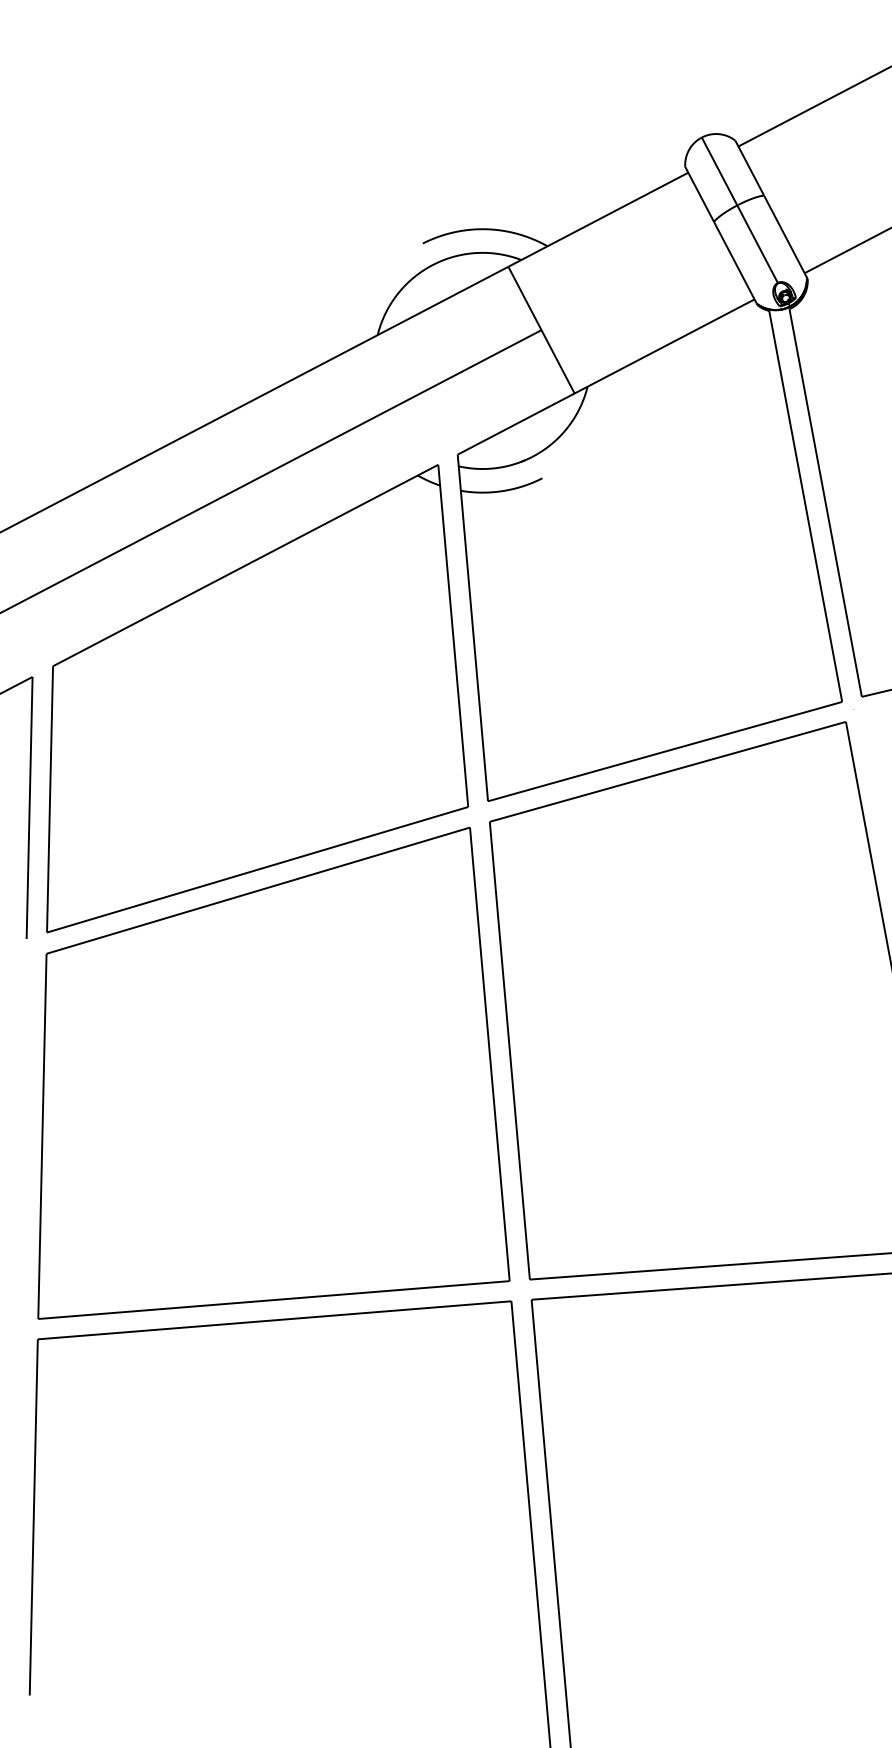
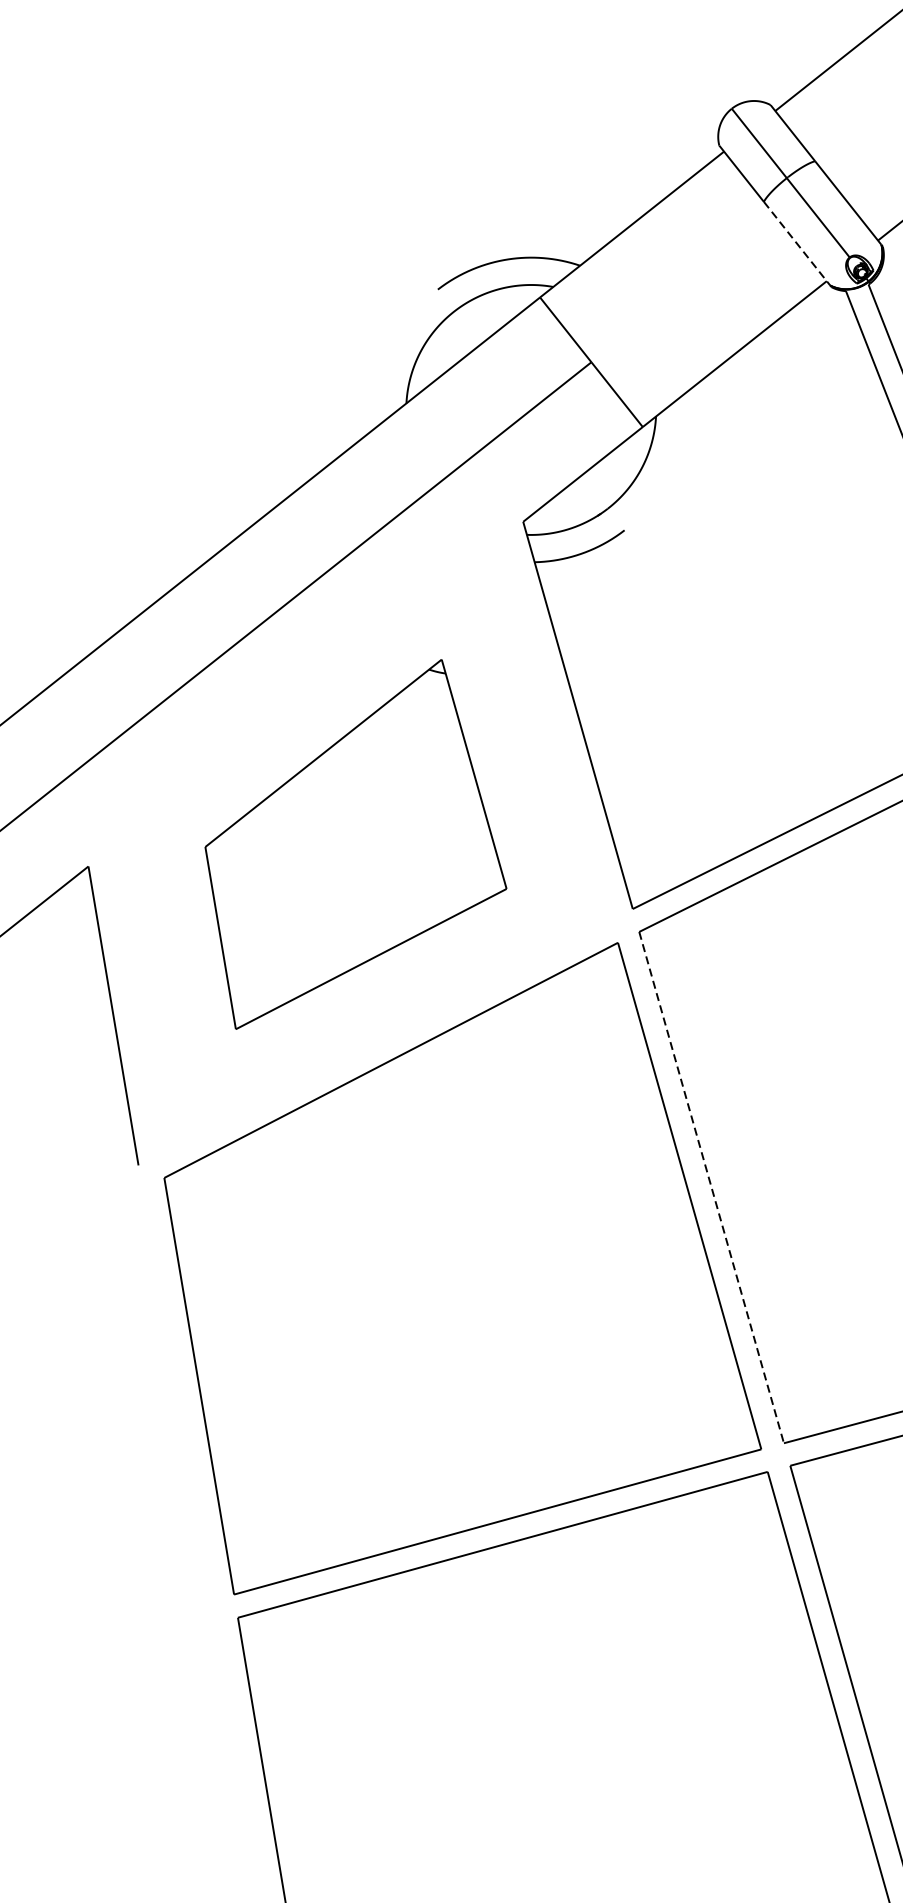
line: (735, 263) -> (797, 244), solid -> dashed
part: (257, 698) -> (348, 842), size x0.6
line: (509, 1050) -> (711, 1187), solid -> dashed

